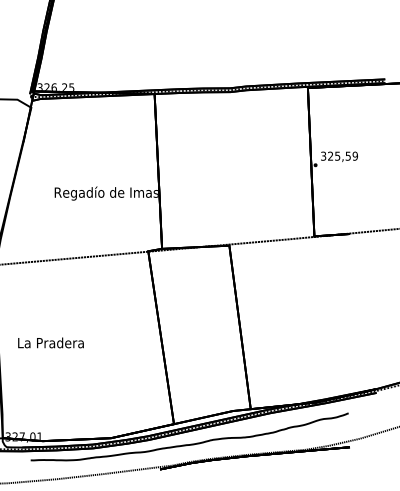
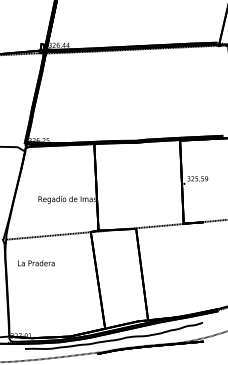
text: (51, 343) -> (36, 263), moved

